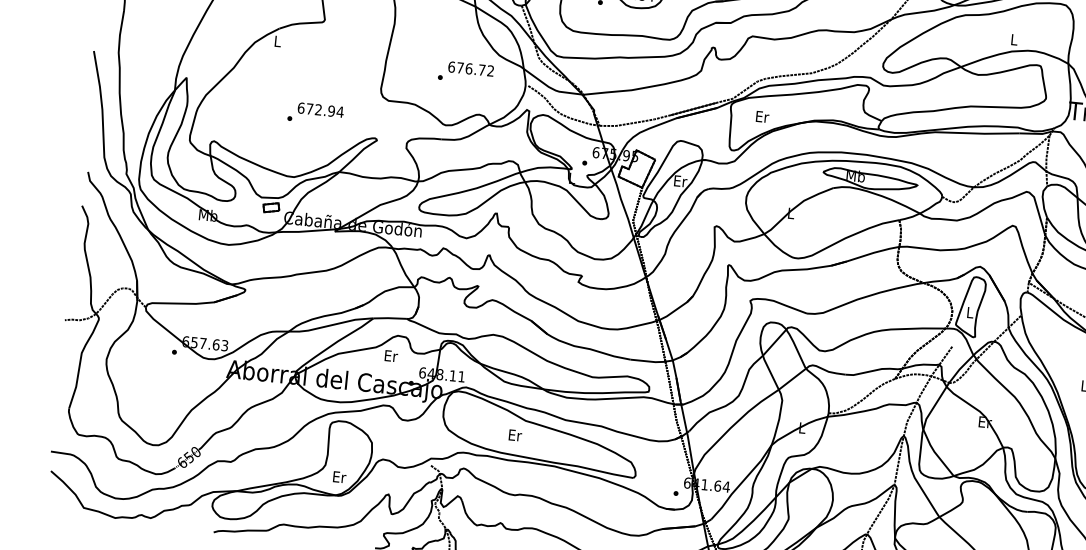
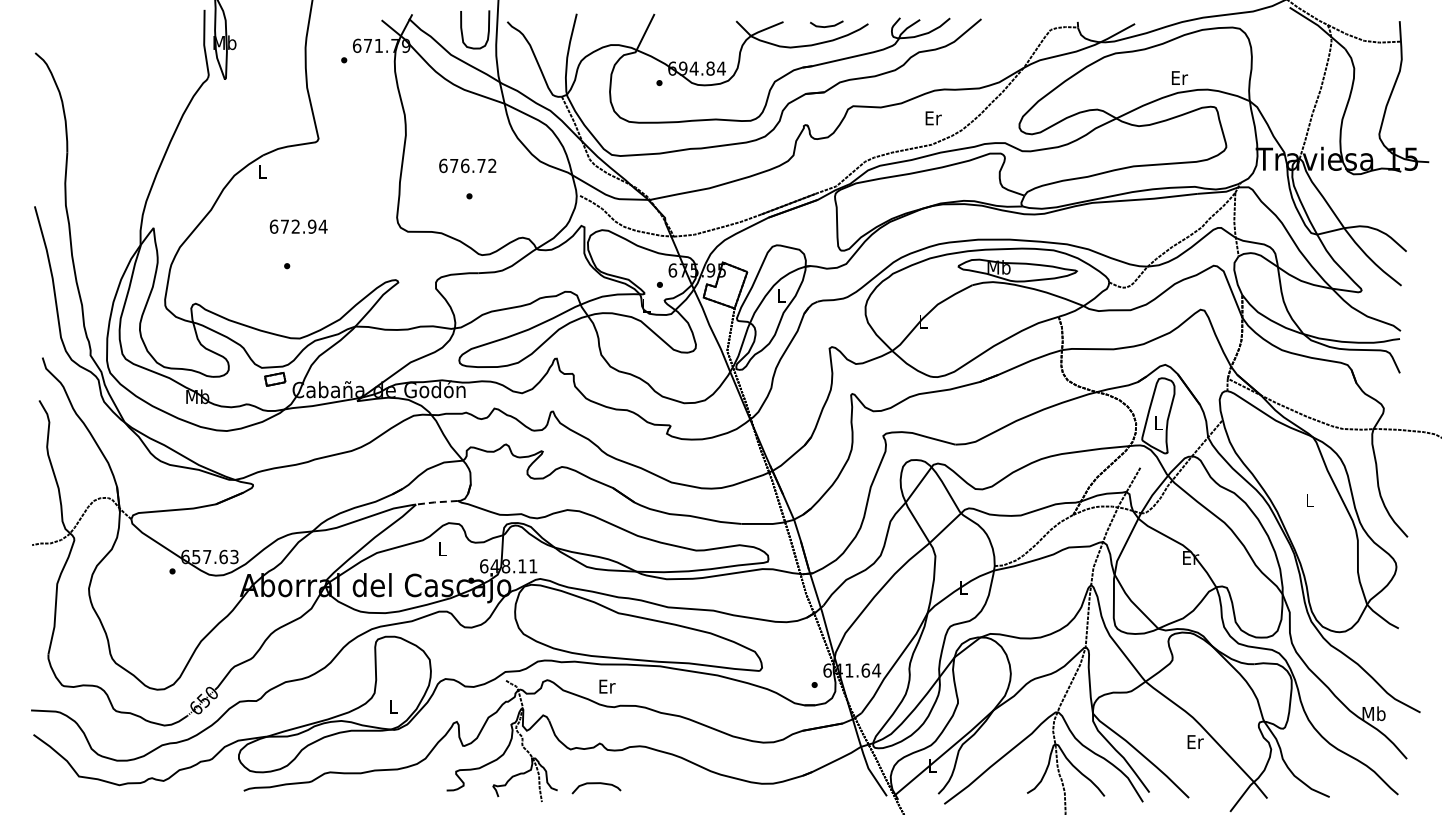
text: (1015, 39) -> (1180, 77), L -> Er
text: (470, 68) -> (467, 165), moved
text: (320, 109) -> (298, 226), moved
text: (762, 117) -> (933, 118), moved
text: (680, 181) -> (781, 295), Er -> L
line: (389, 318) -> (436, 502), solid -> dashed
text: (391, 356) -> (443, 549), Er -> L
text: (515, 435) -> (607, 686), moved
text: (339, 477) -> (393, 706), Er -> L

